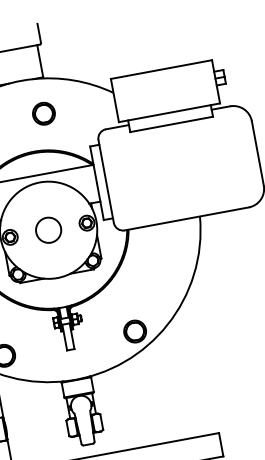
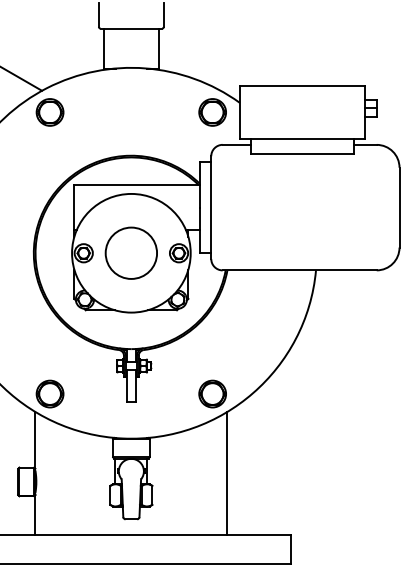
part: (43, 113) -> (212, 112), moved
circle: (48, 229) -> (131, 252), size x1.67
line: (158, 392) -> (227, 472), added

